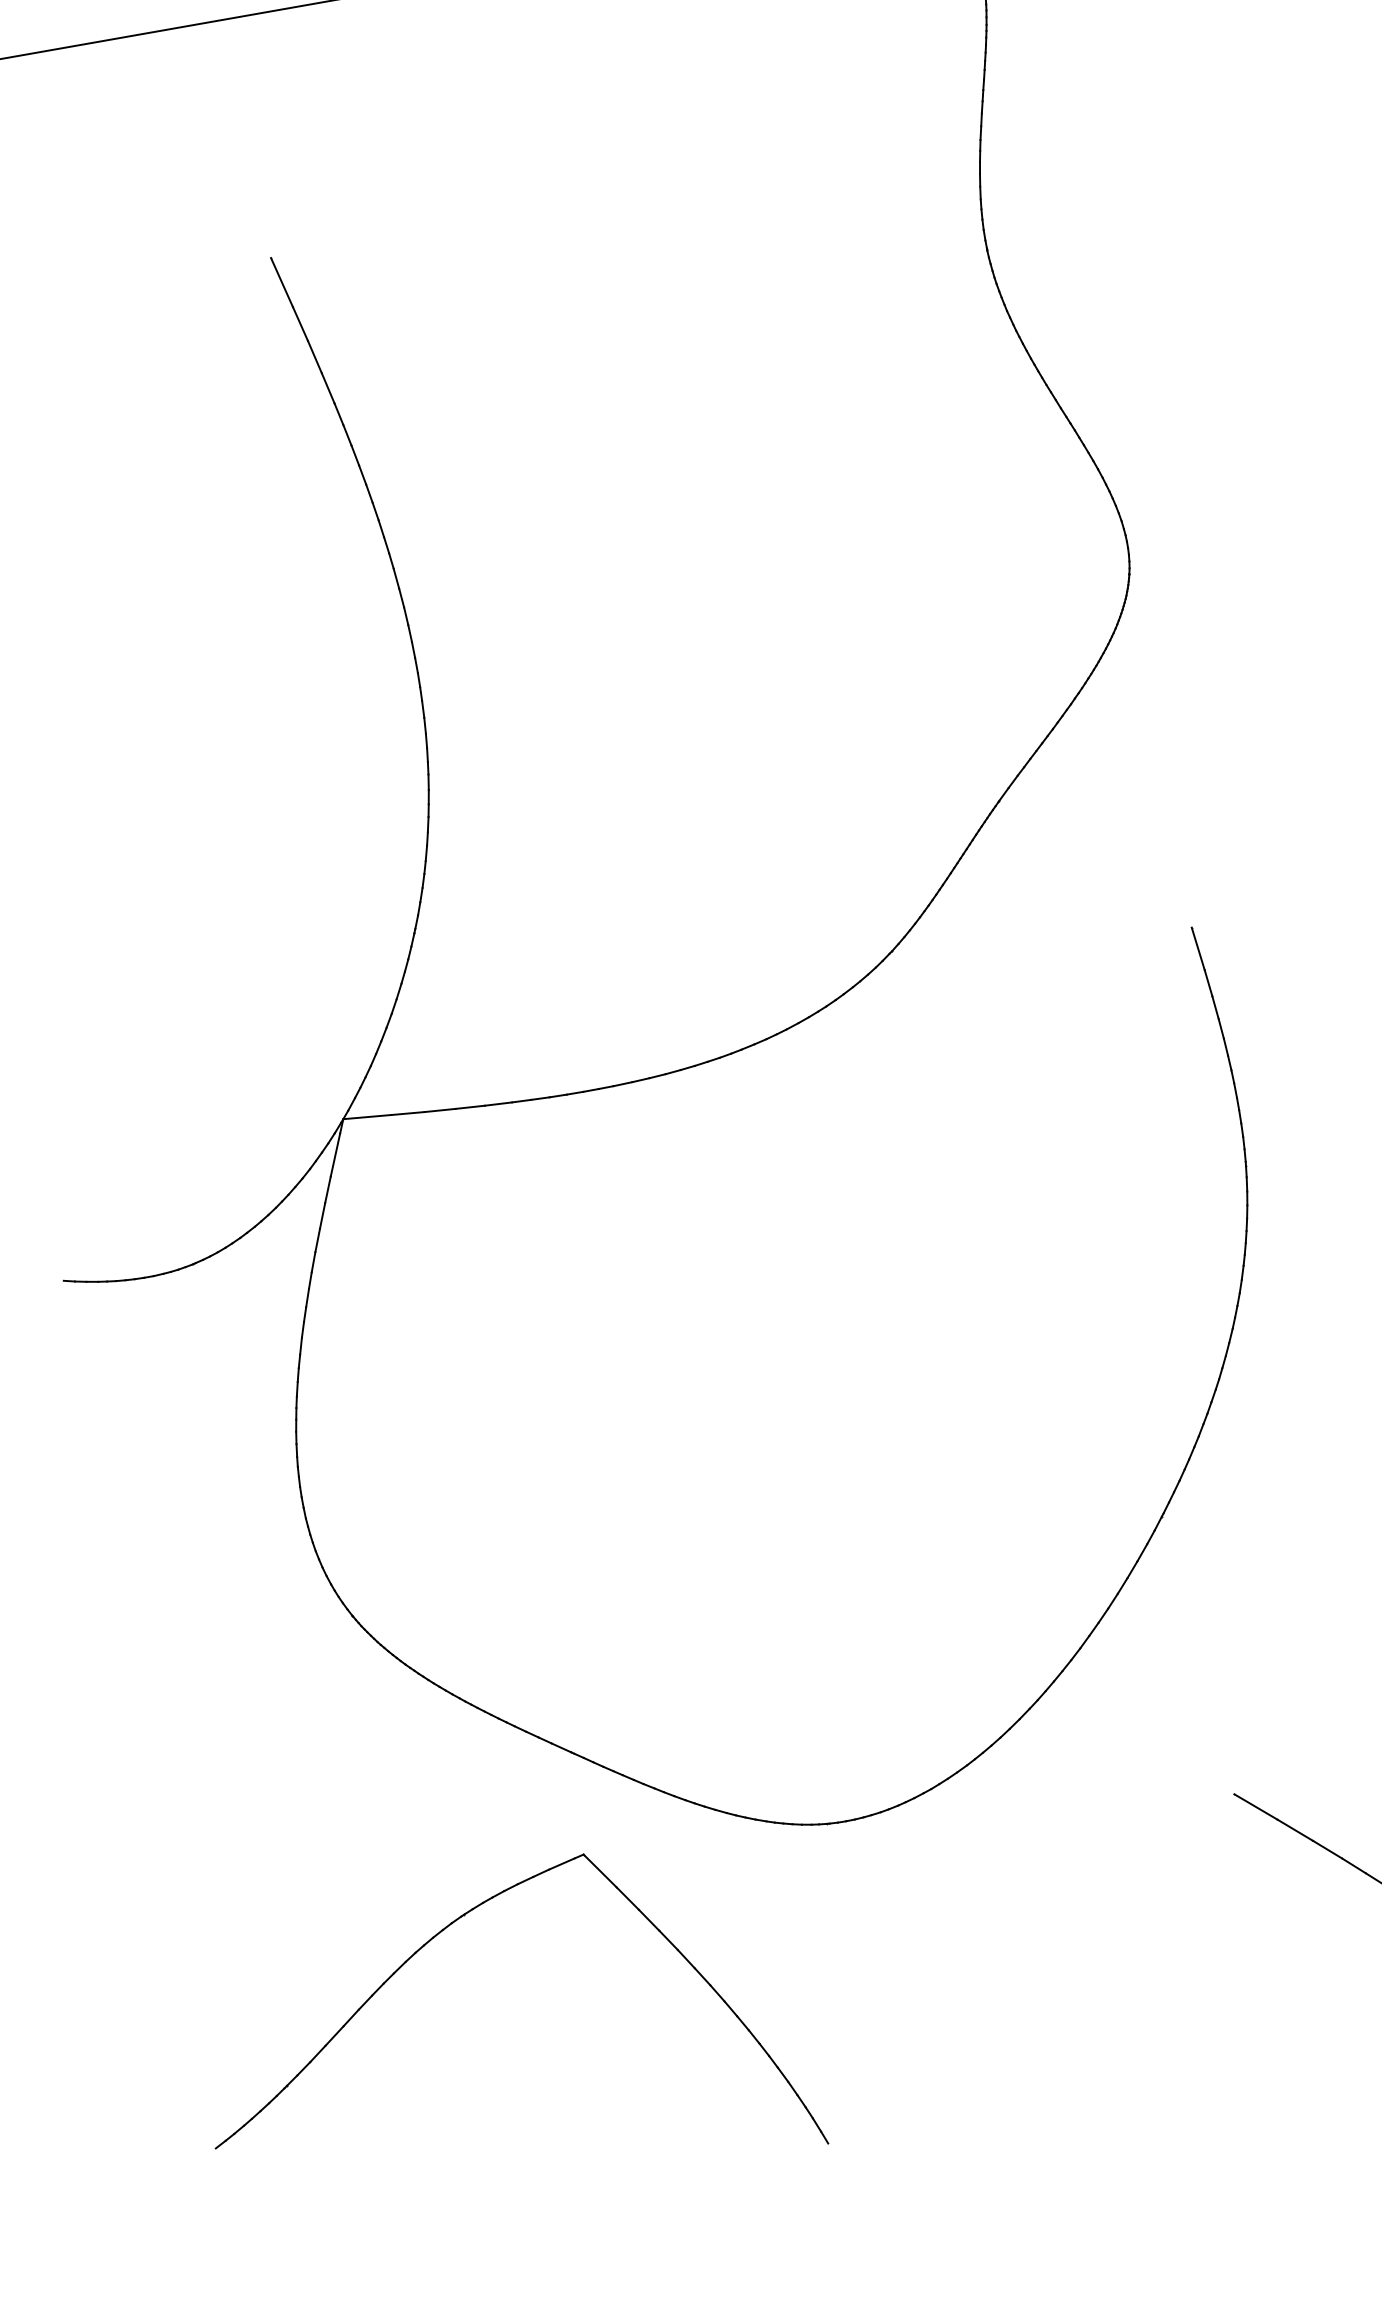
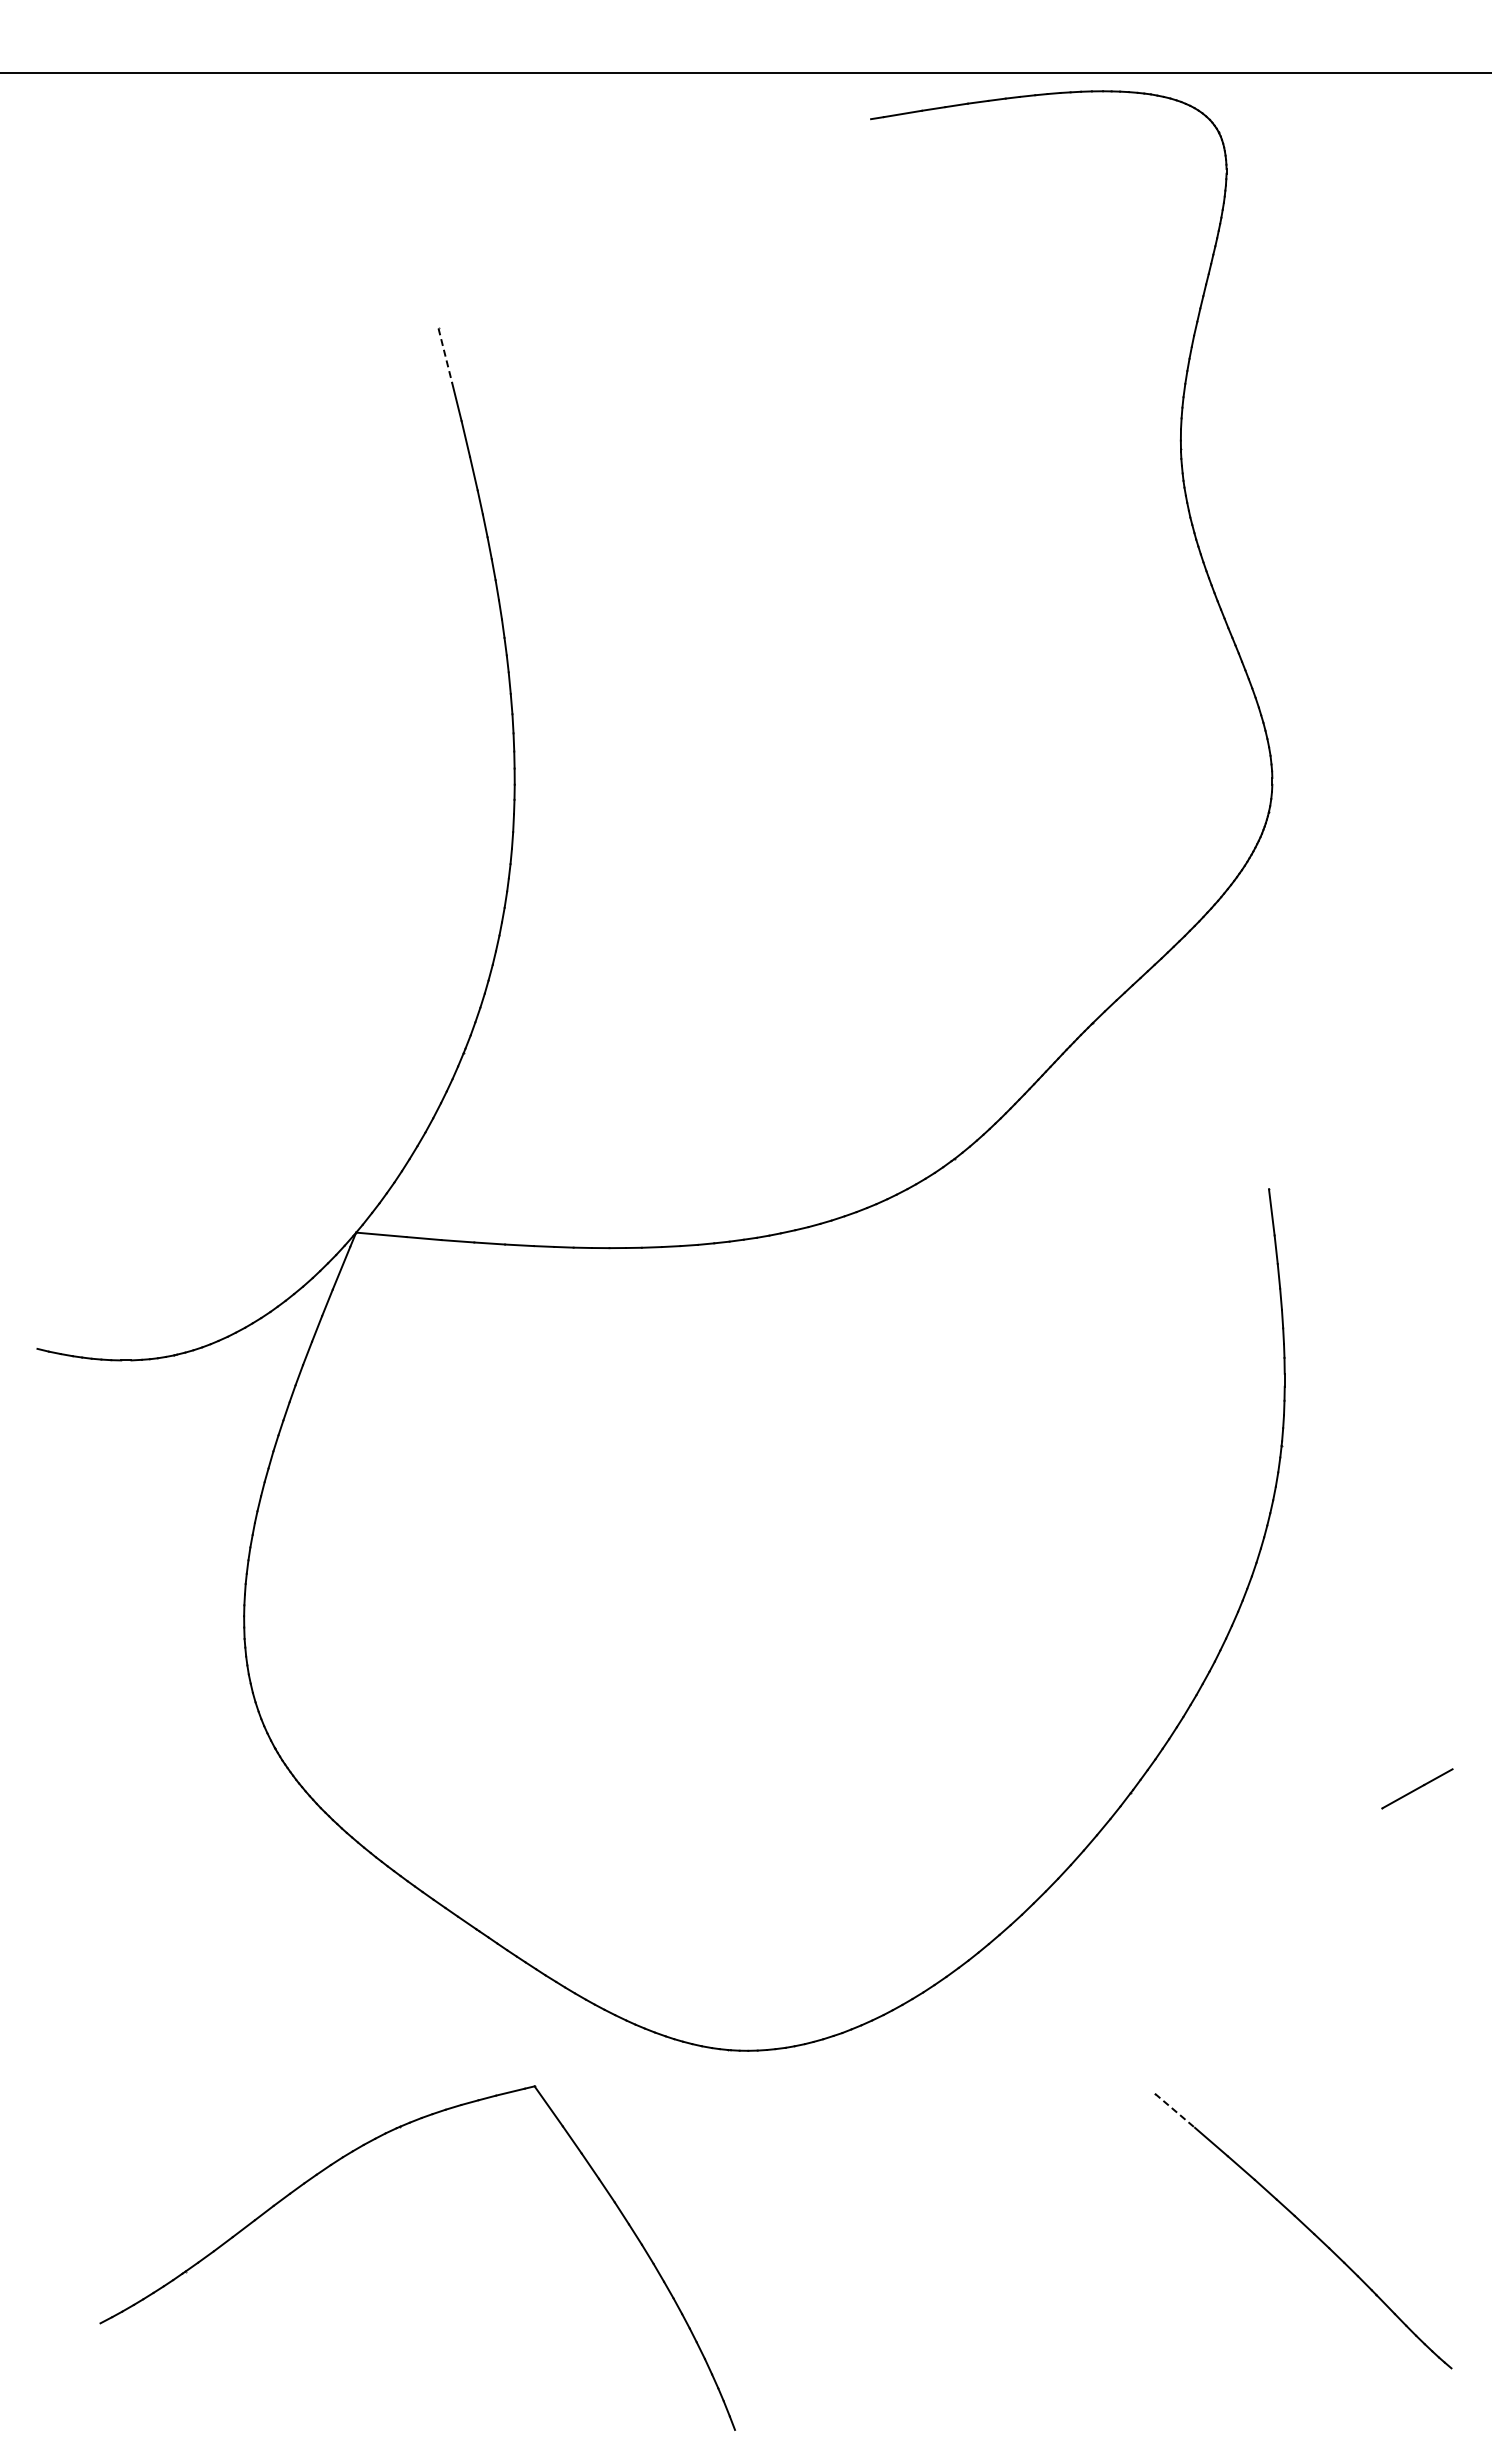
line: (282, 283) -> (445, 356), solid -> dashed
line: (1256, 1807) -> (1175, 2111), solid -> dashed
part: (424, 1946) -> (353, 2152), moved

